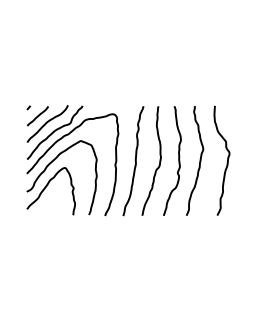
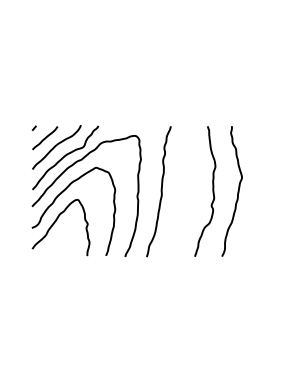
curve: (227, 160) -> (270, 190), removed
curve: (159, 161) -> (189, 192), removed

